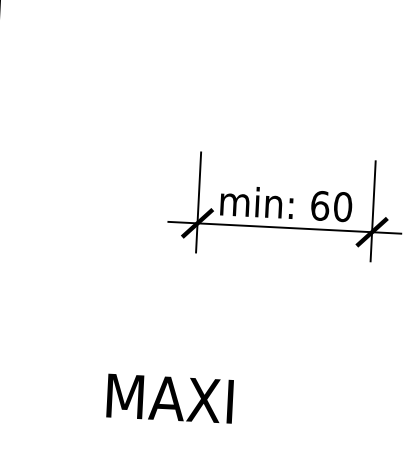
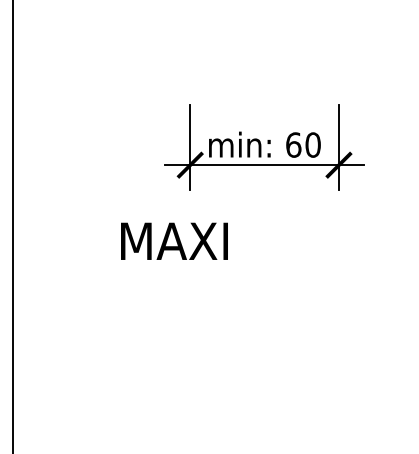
text: (170, 397) -> (174, 240), moved

